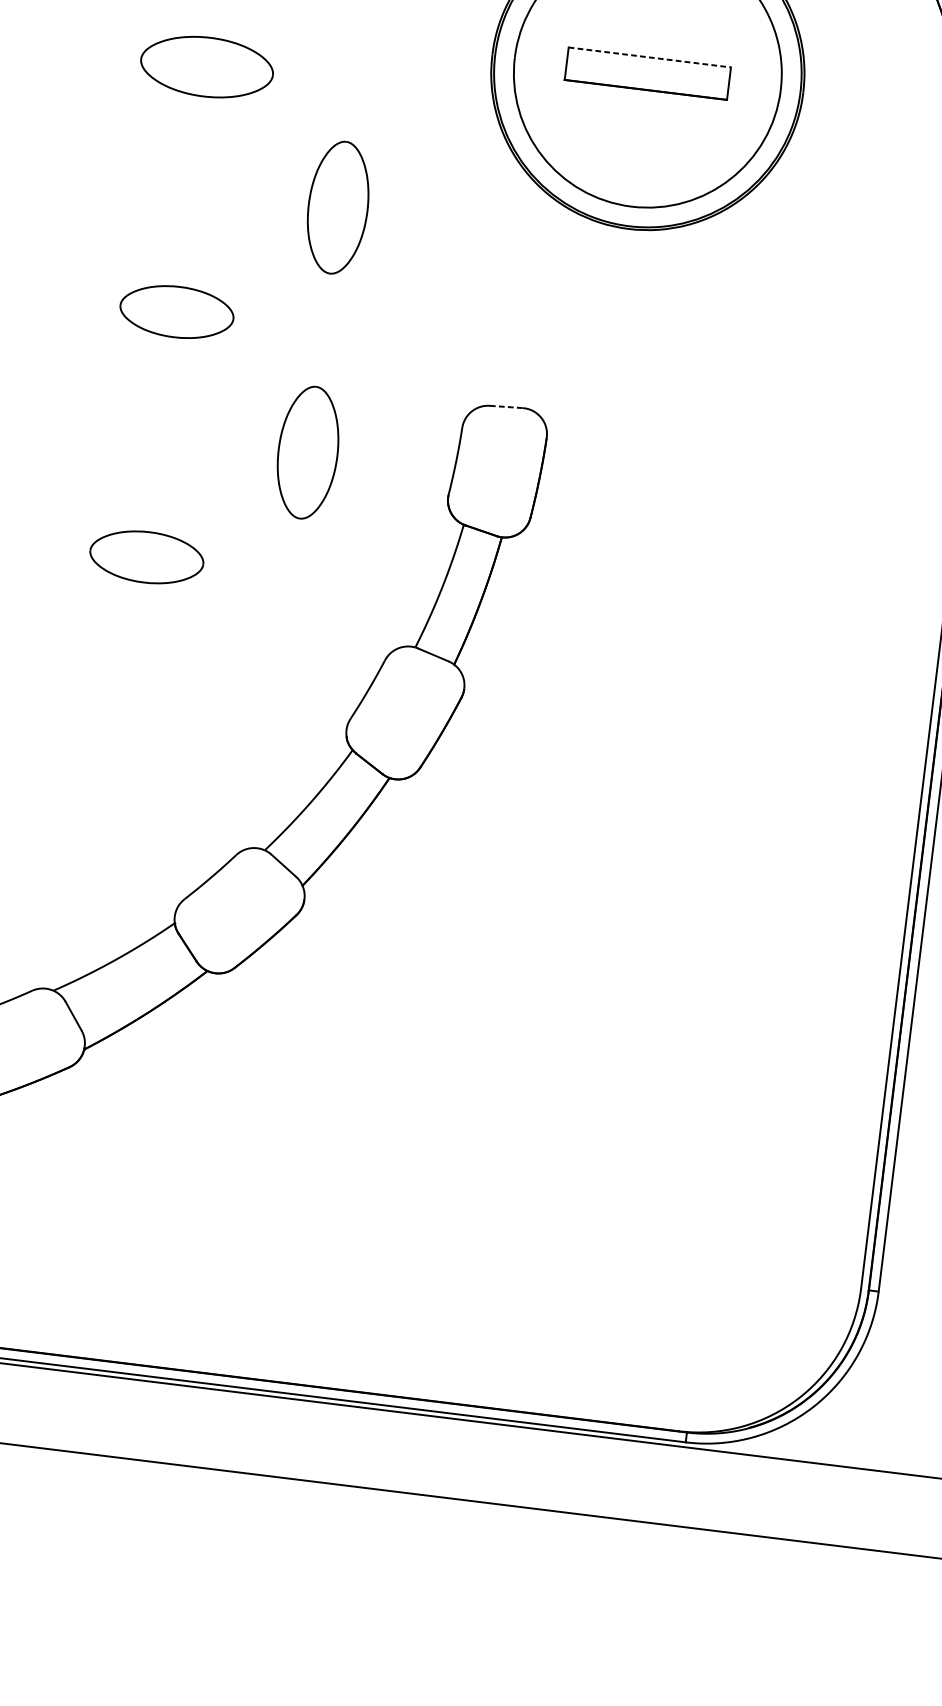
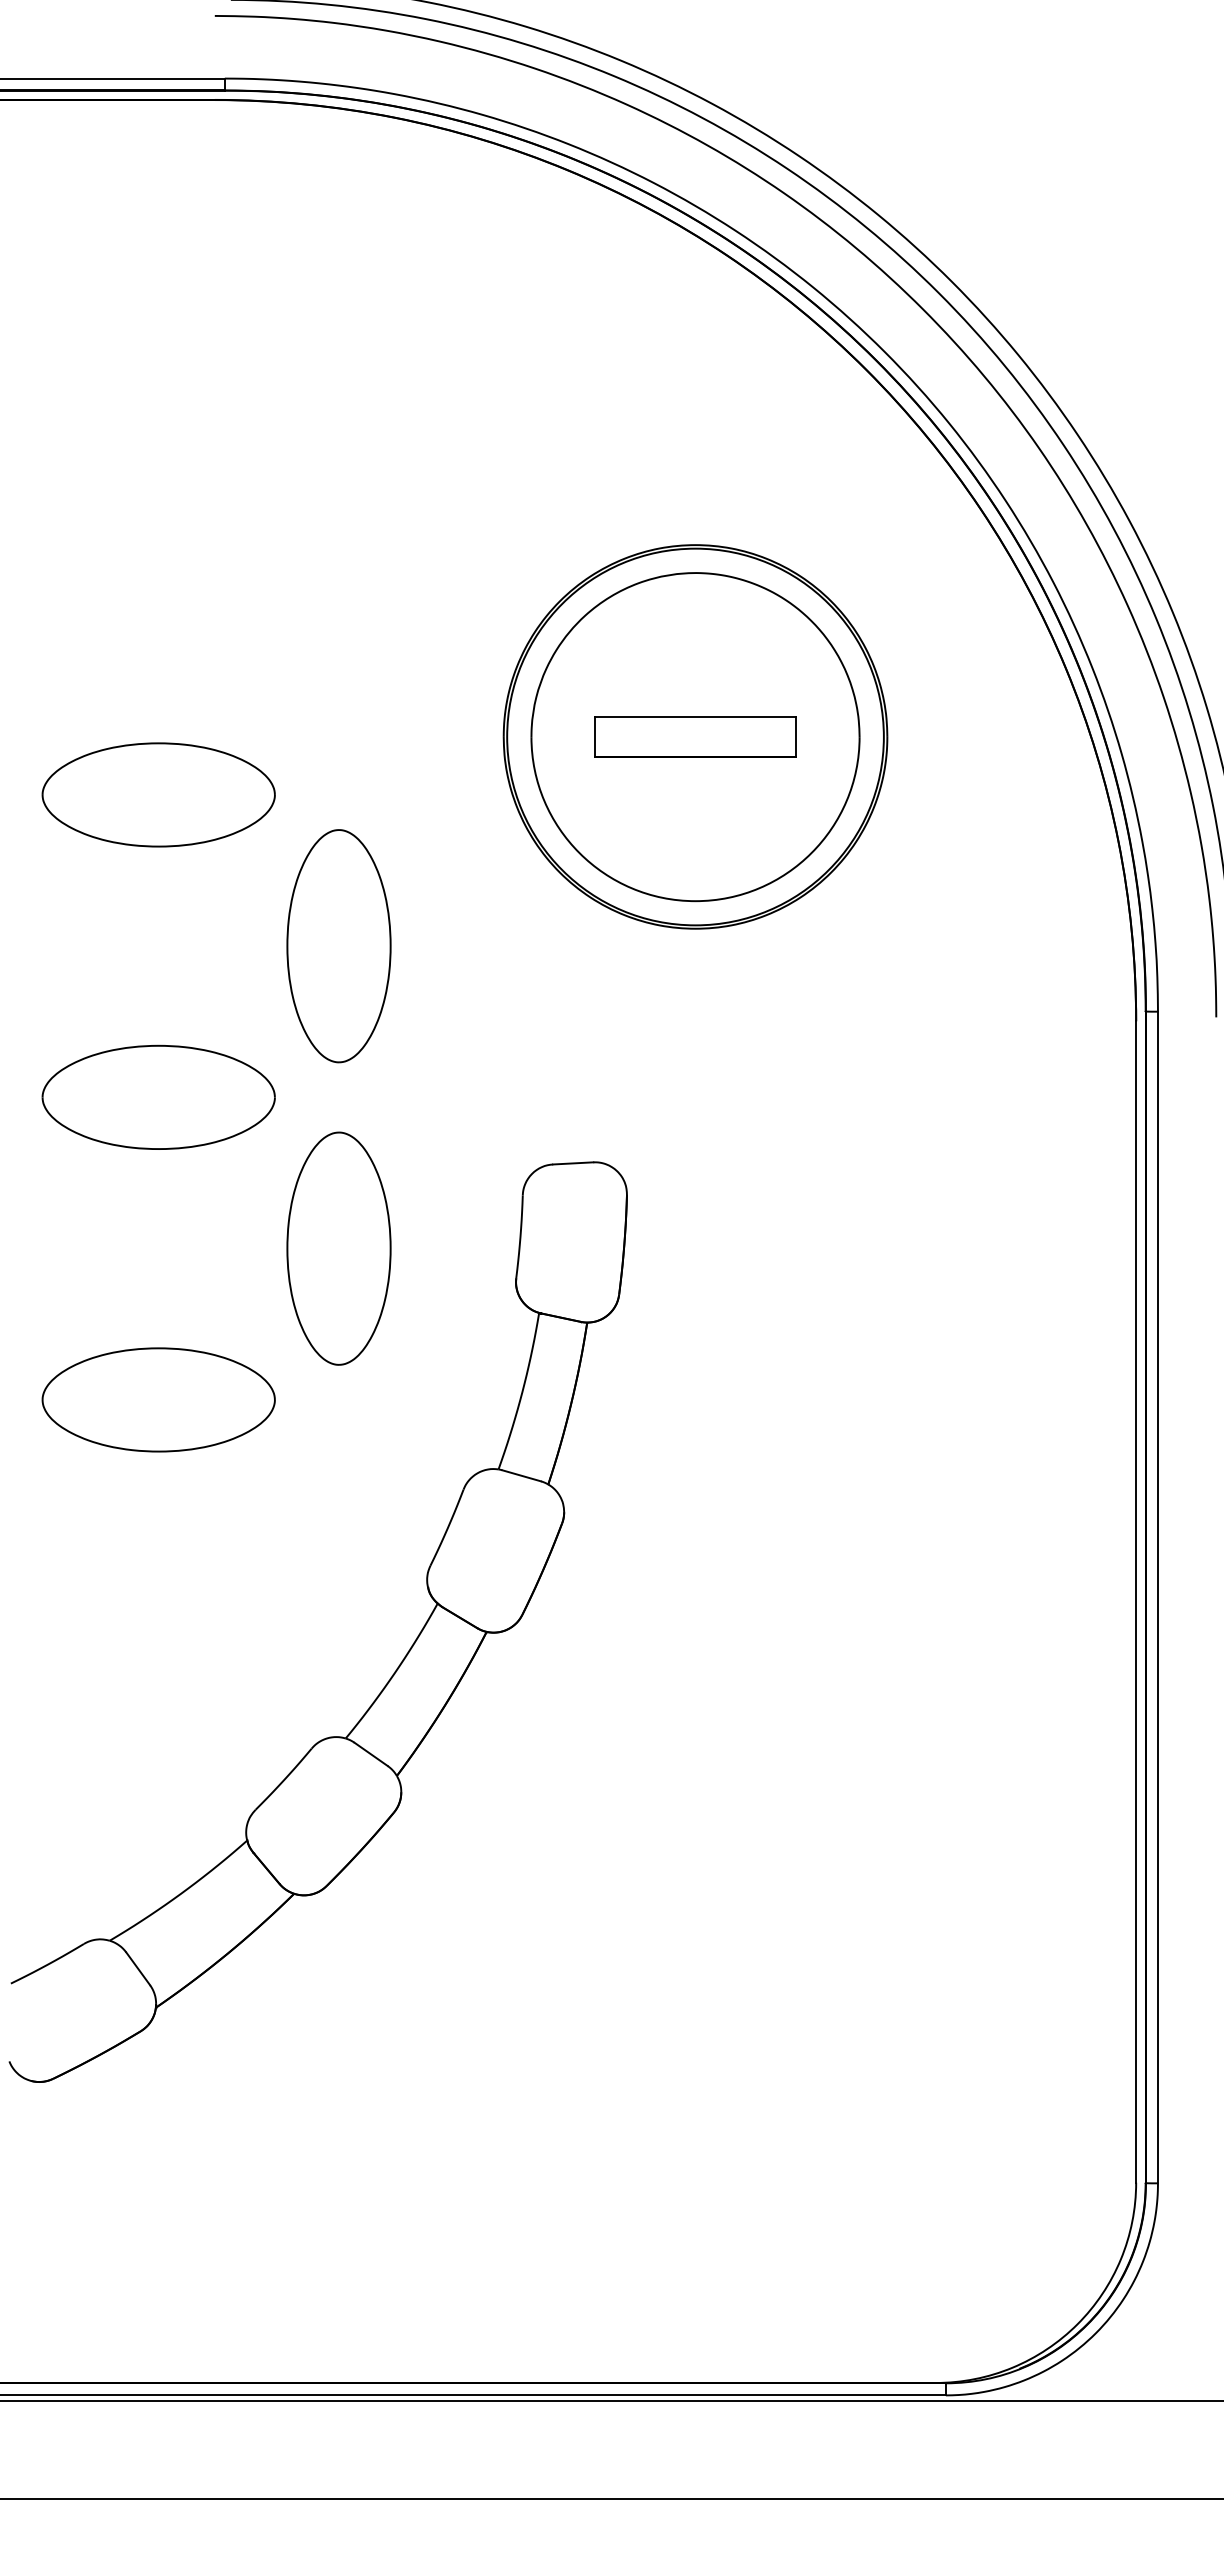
line: (650, 57) -> (696, 717), dashed -> solid
part: (206, 66) -> (158, 794), size x1.43
part: (337, 207) -> (338, 946), size x1.43
part: (176, 311) -> (158, 1096), size x1.67
line: (506, 407) -> (573, 1163), dashed -> solid
part: (307, 452) -> (338, 1248), size x1.43
part: (146, 557) -> (158, 1399), size x1.67

